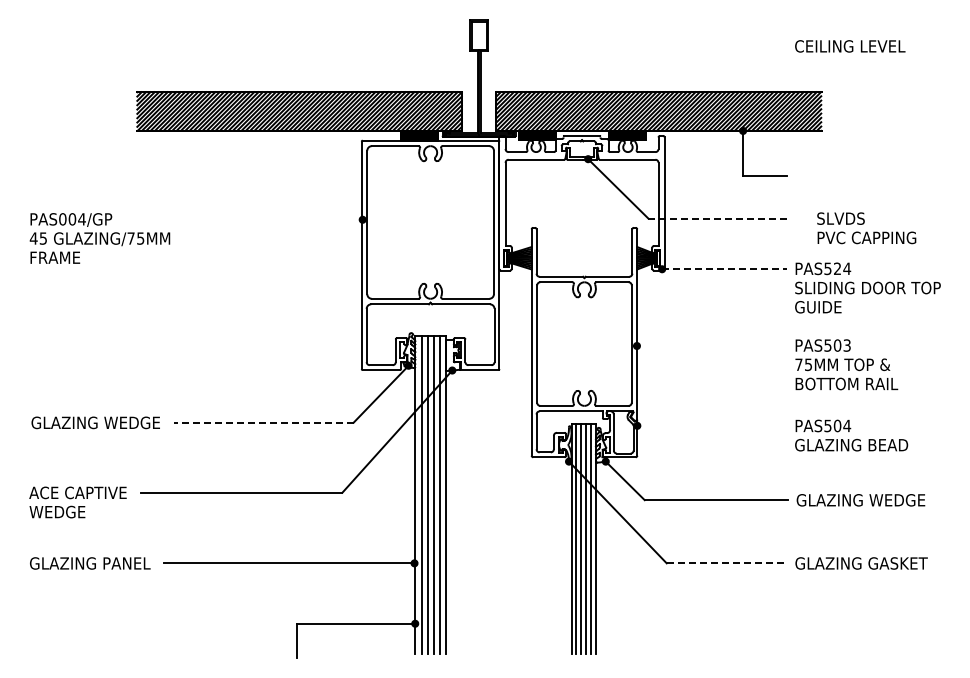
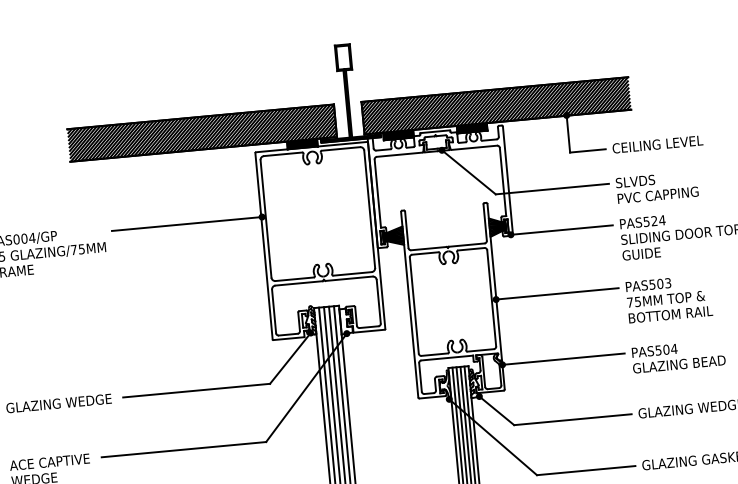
text: (850, 46) -> (658, 144), moved
line: (717, 218) -> (552, 189), dashed -> solid
line: (270, 219) -> (186, 223), added
text: (866, 228) -> (657, 187), moved
line: (724, 269) -> (561, 230), dashed -> solid
line: (711, 346) -> (557, 294), added
line: (263, 422) -> (196, 390), dashed -> solid
line: (711, 425) -> (563, 358), added
line: (727, 563) -> (586, 470), dashed -> solid

